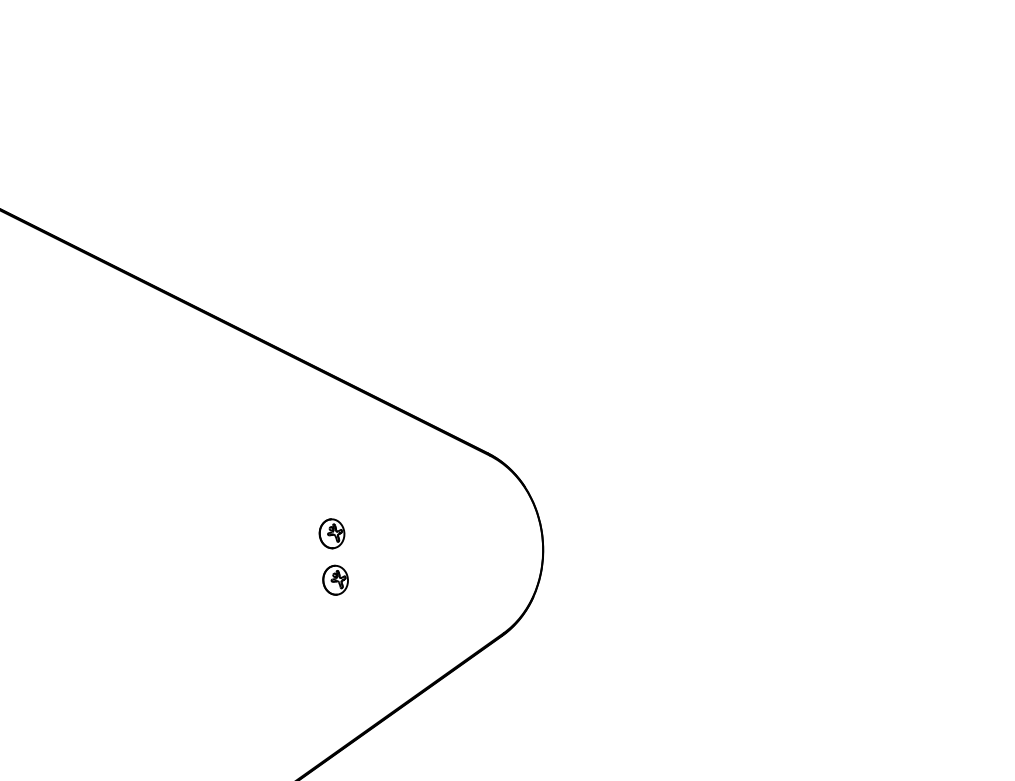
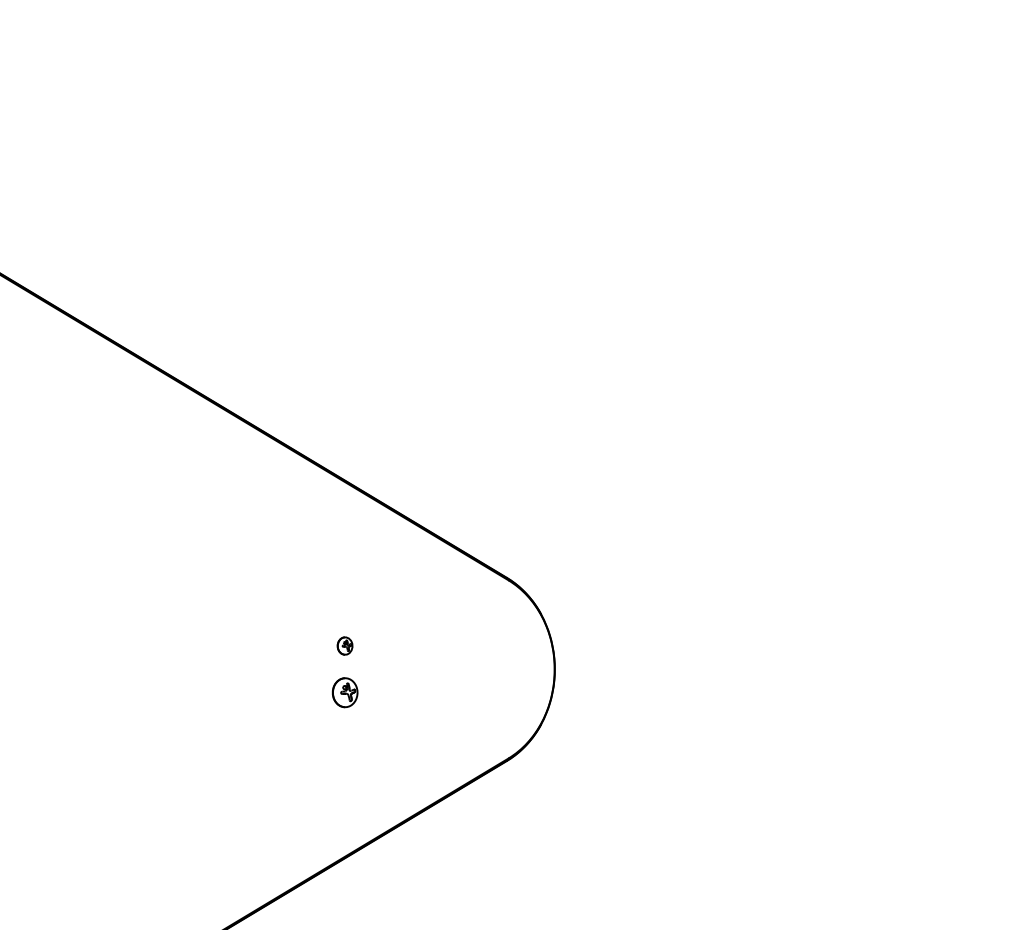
part: (331, 533) -> (344, 645), size x0.6

